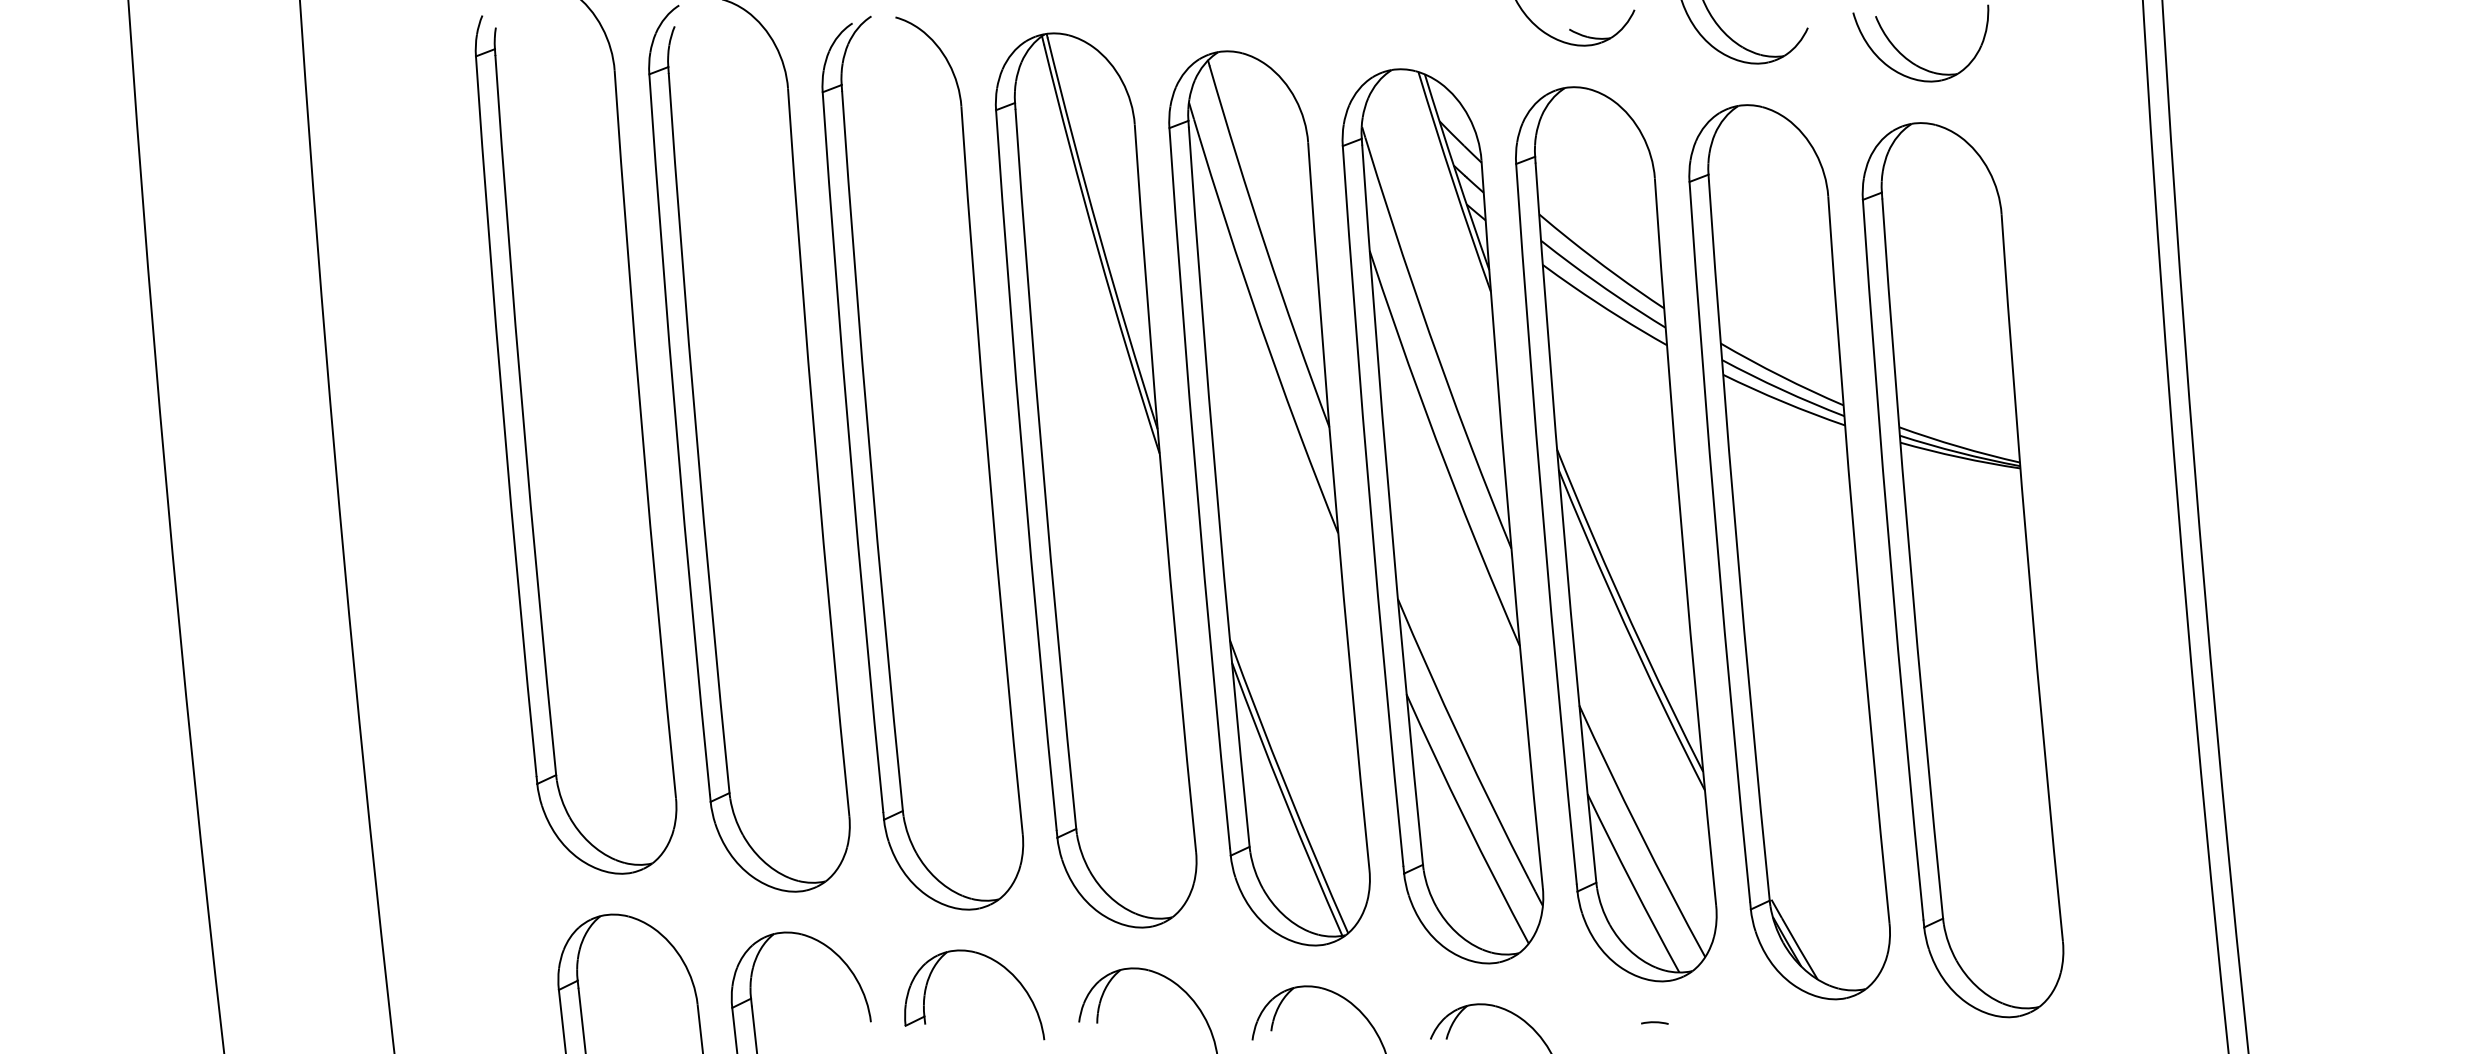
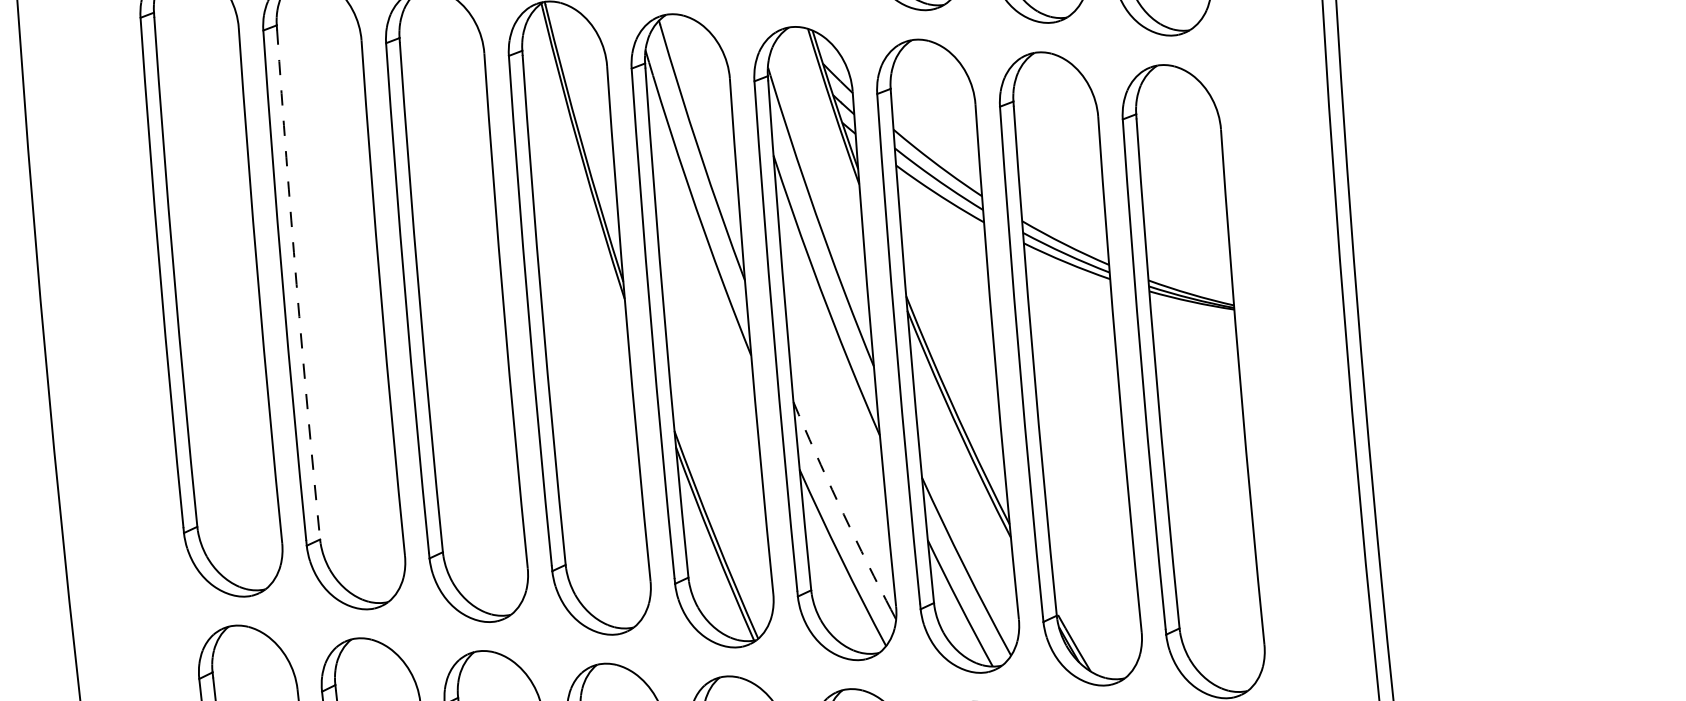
arc: (696, 433) -> (296, 284), solid -> dashed
arc: (1460, 740) -> (837, 502), solid -> dashed

